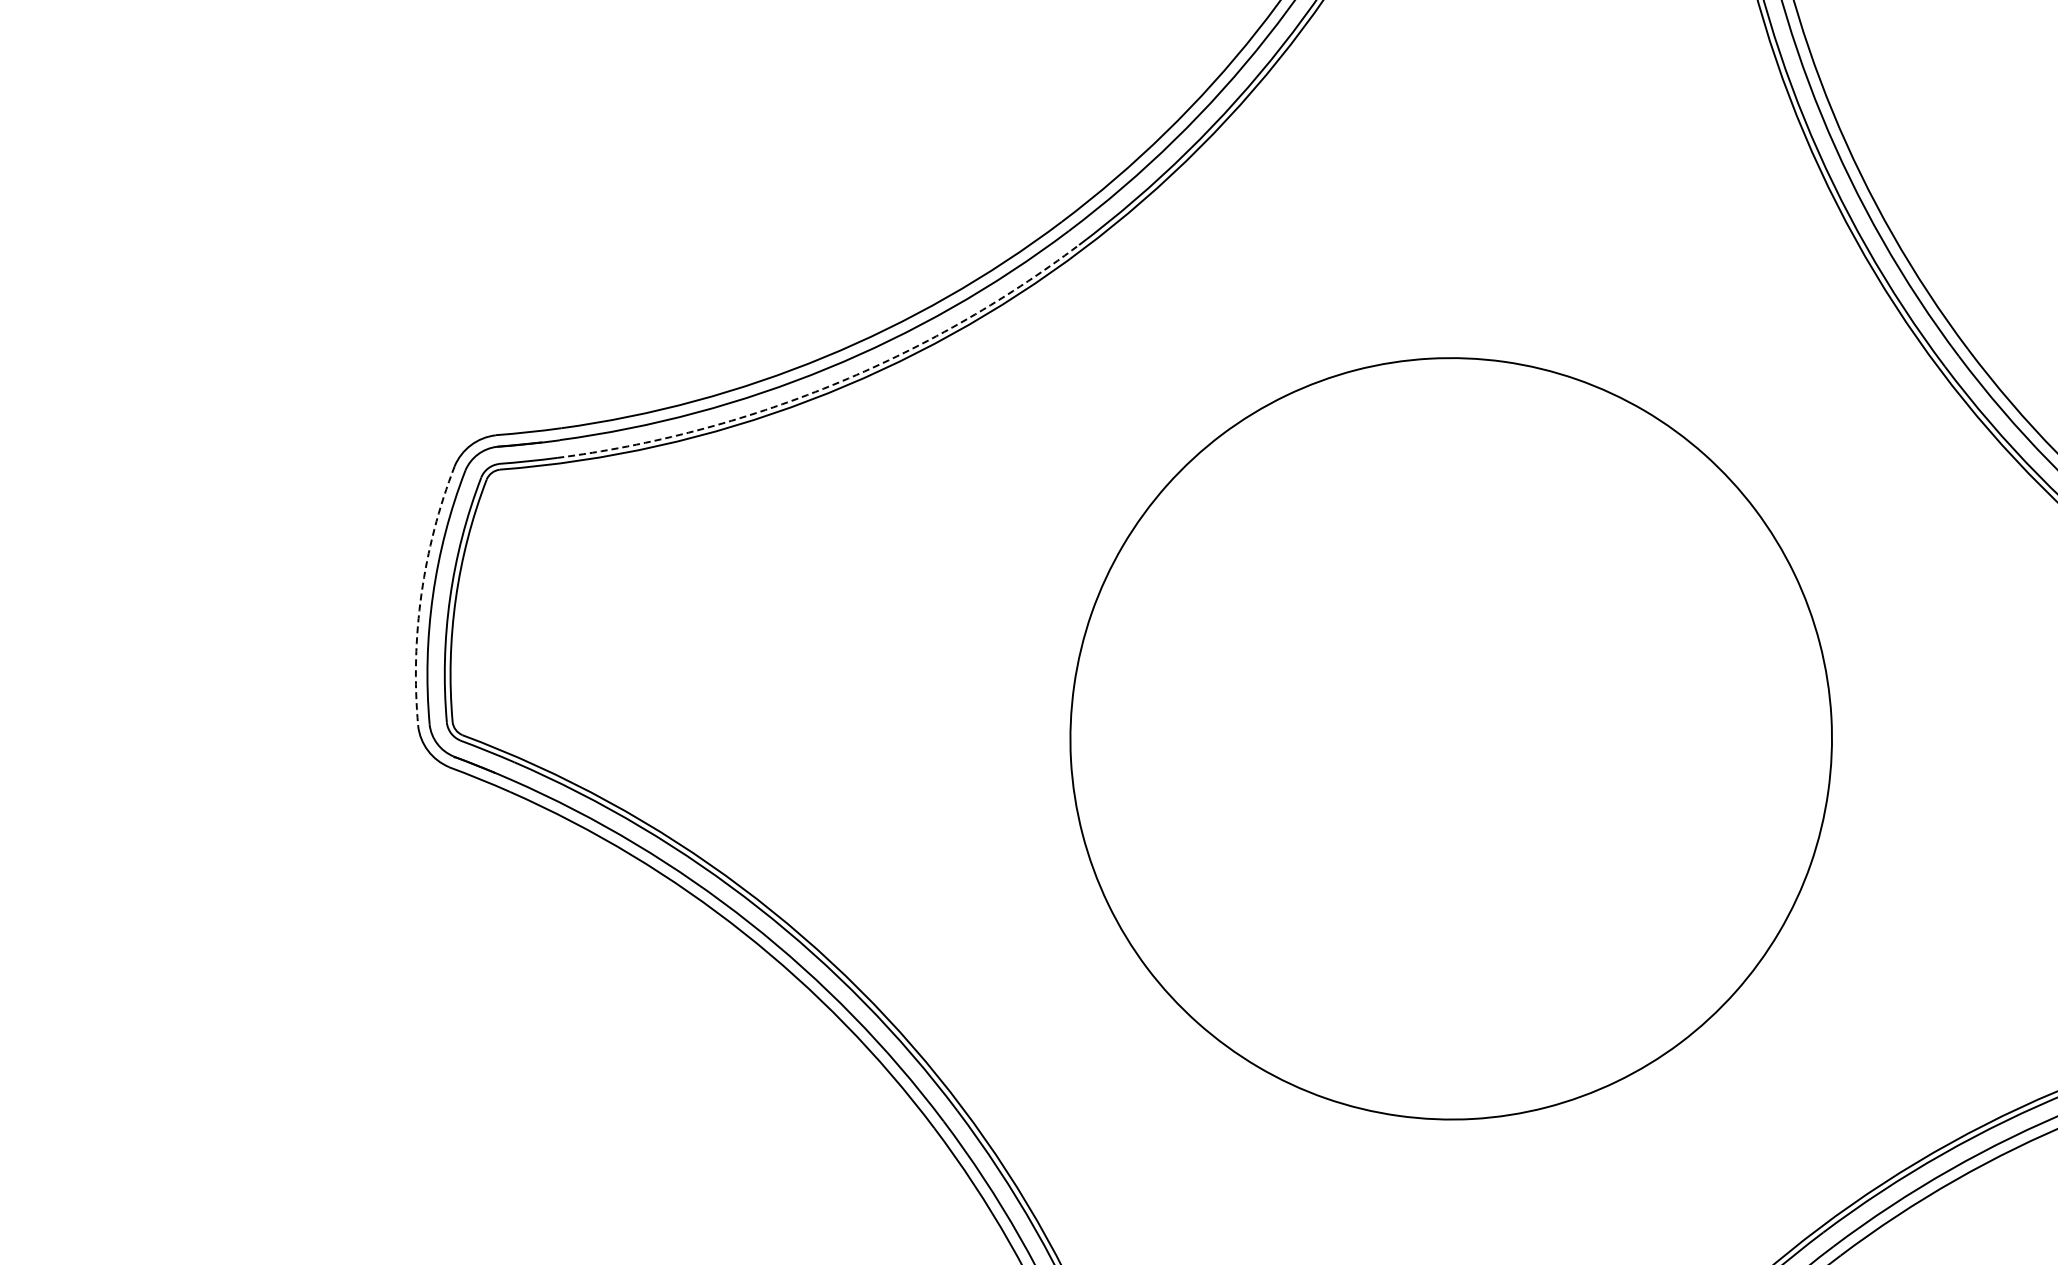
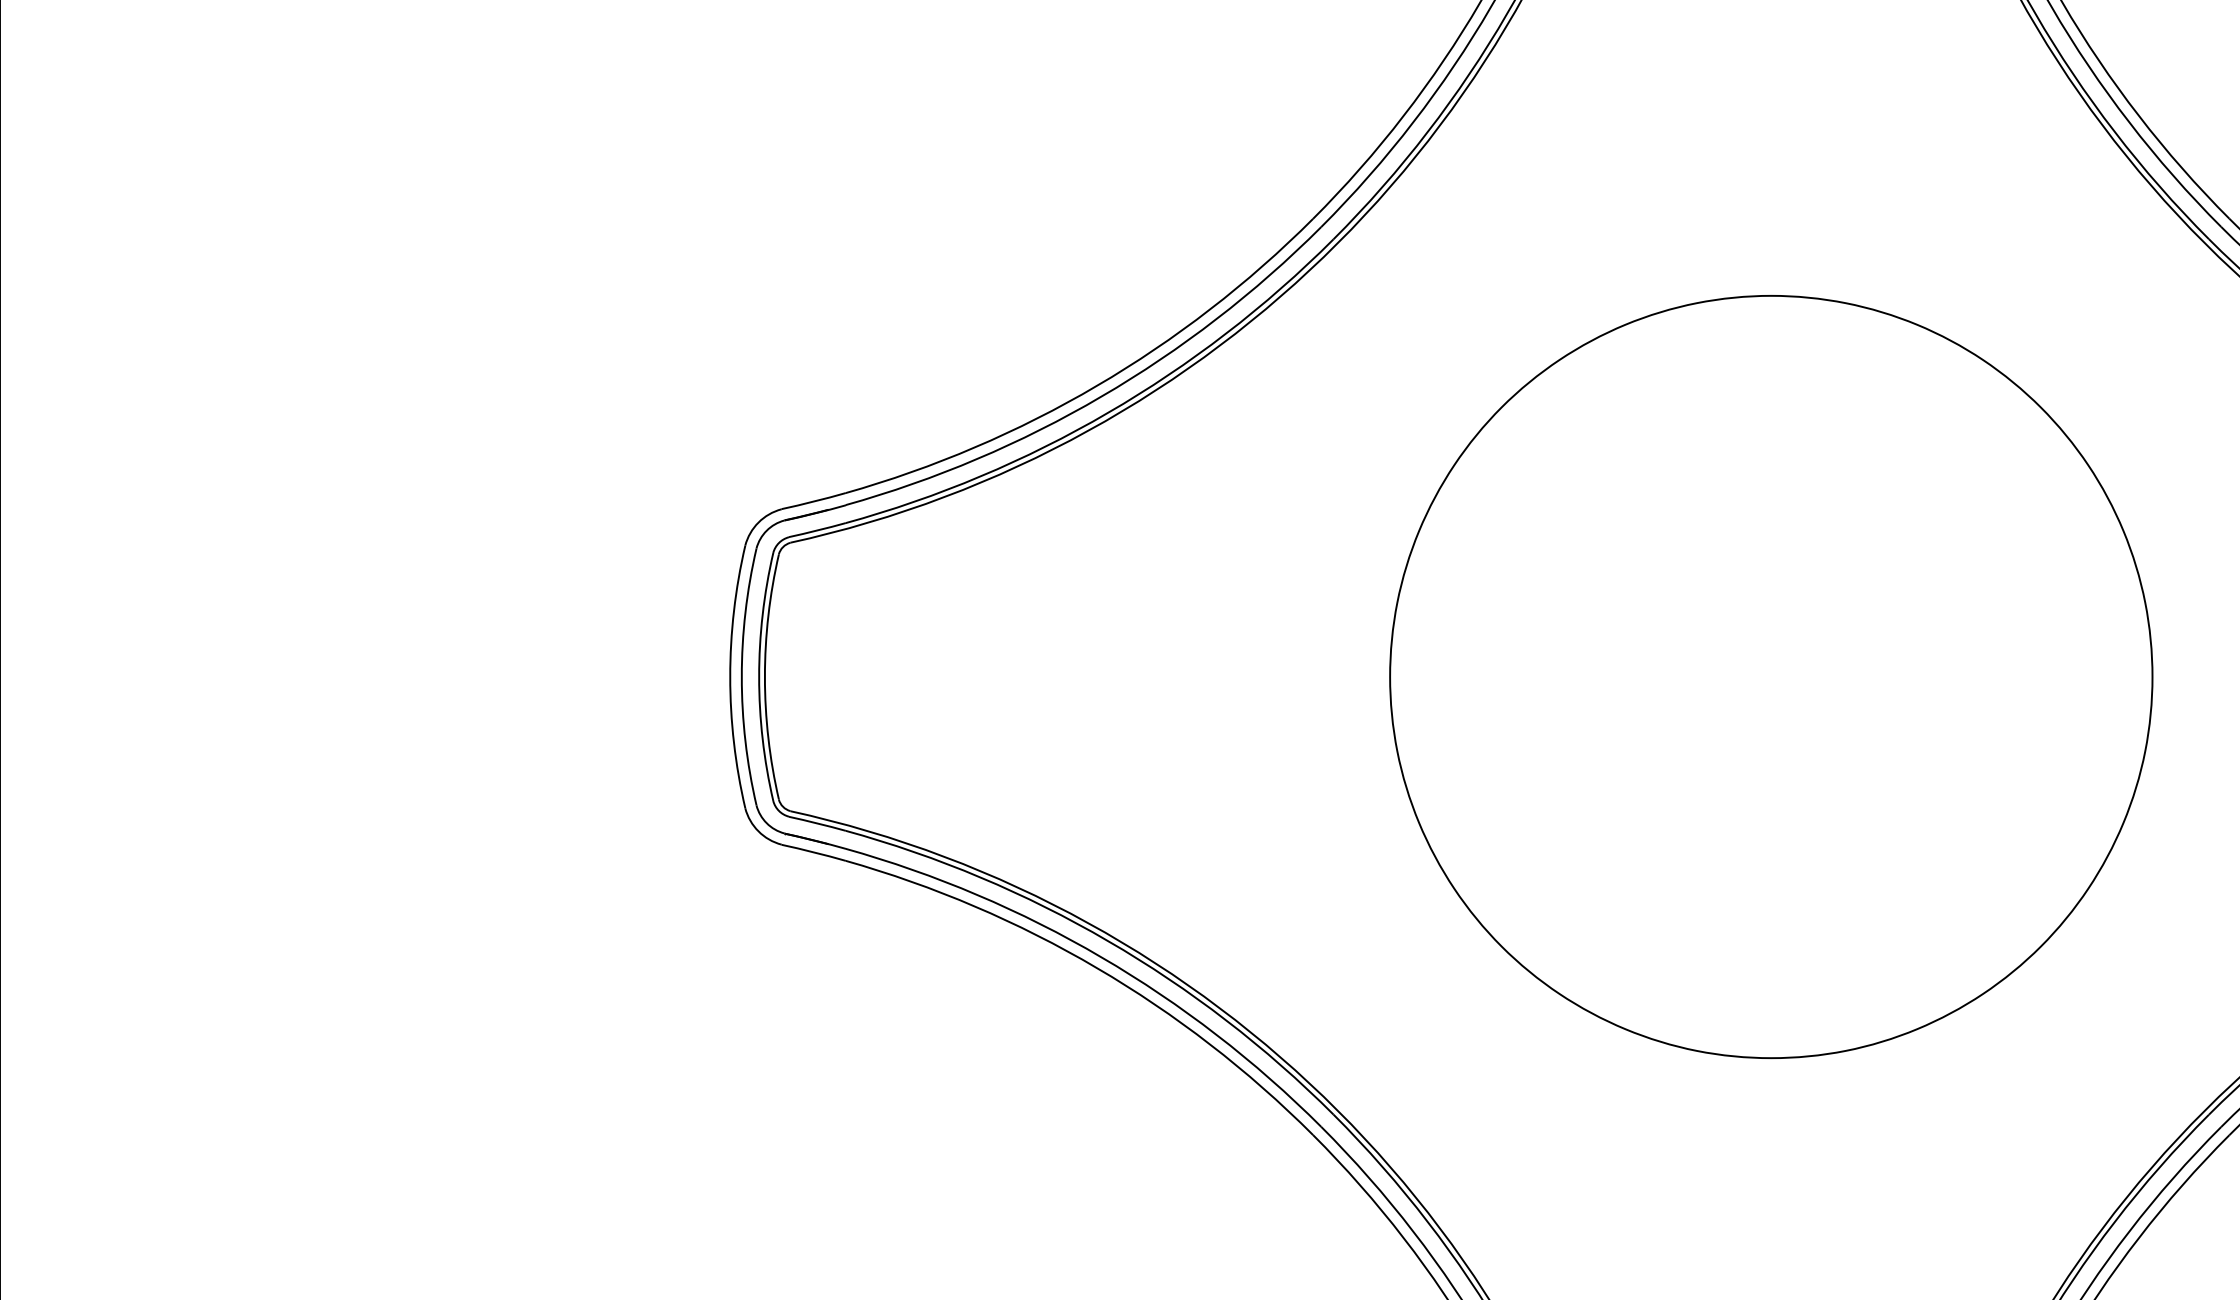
arc: (832, 385) -> (1108, 412), dashed -> solid
arc: (421, 593) -> (730, 676), dashed -> solid

